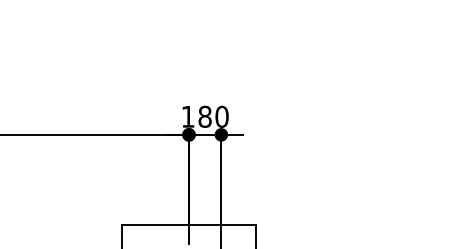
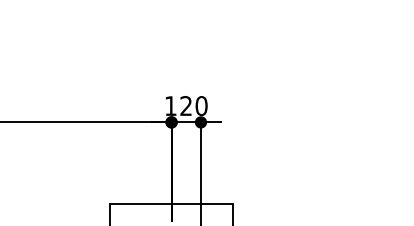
text: (205, 117) -> (186, 106), 180 -> 120

